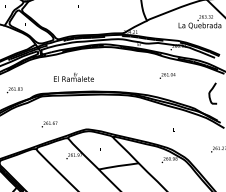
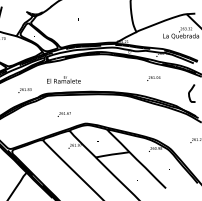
text: (73, 77) -> (63, 79), moved
text: (48, 124) -> (63, 114), moved

